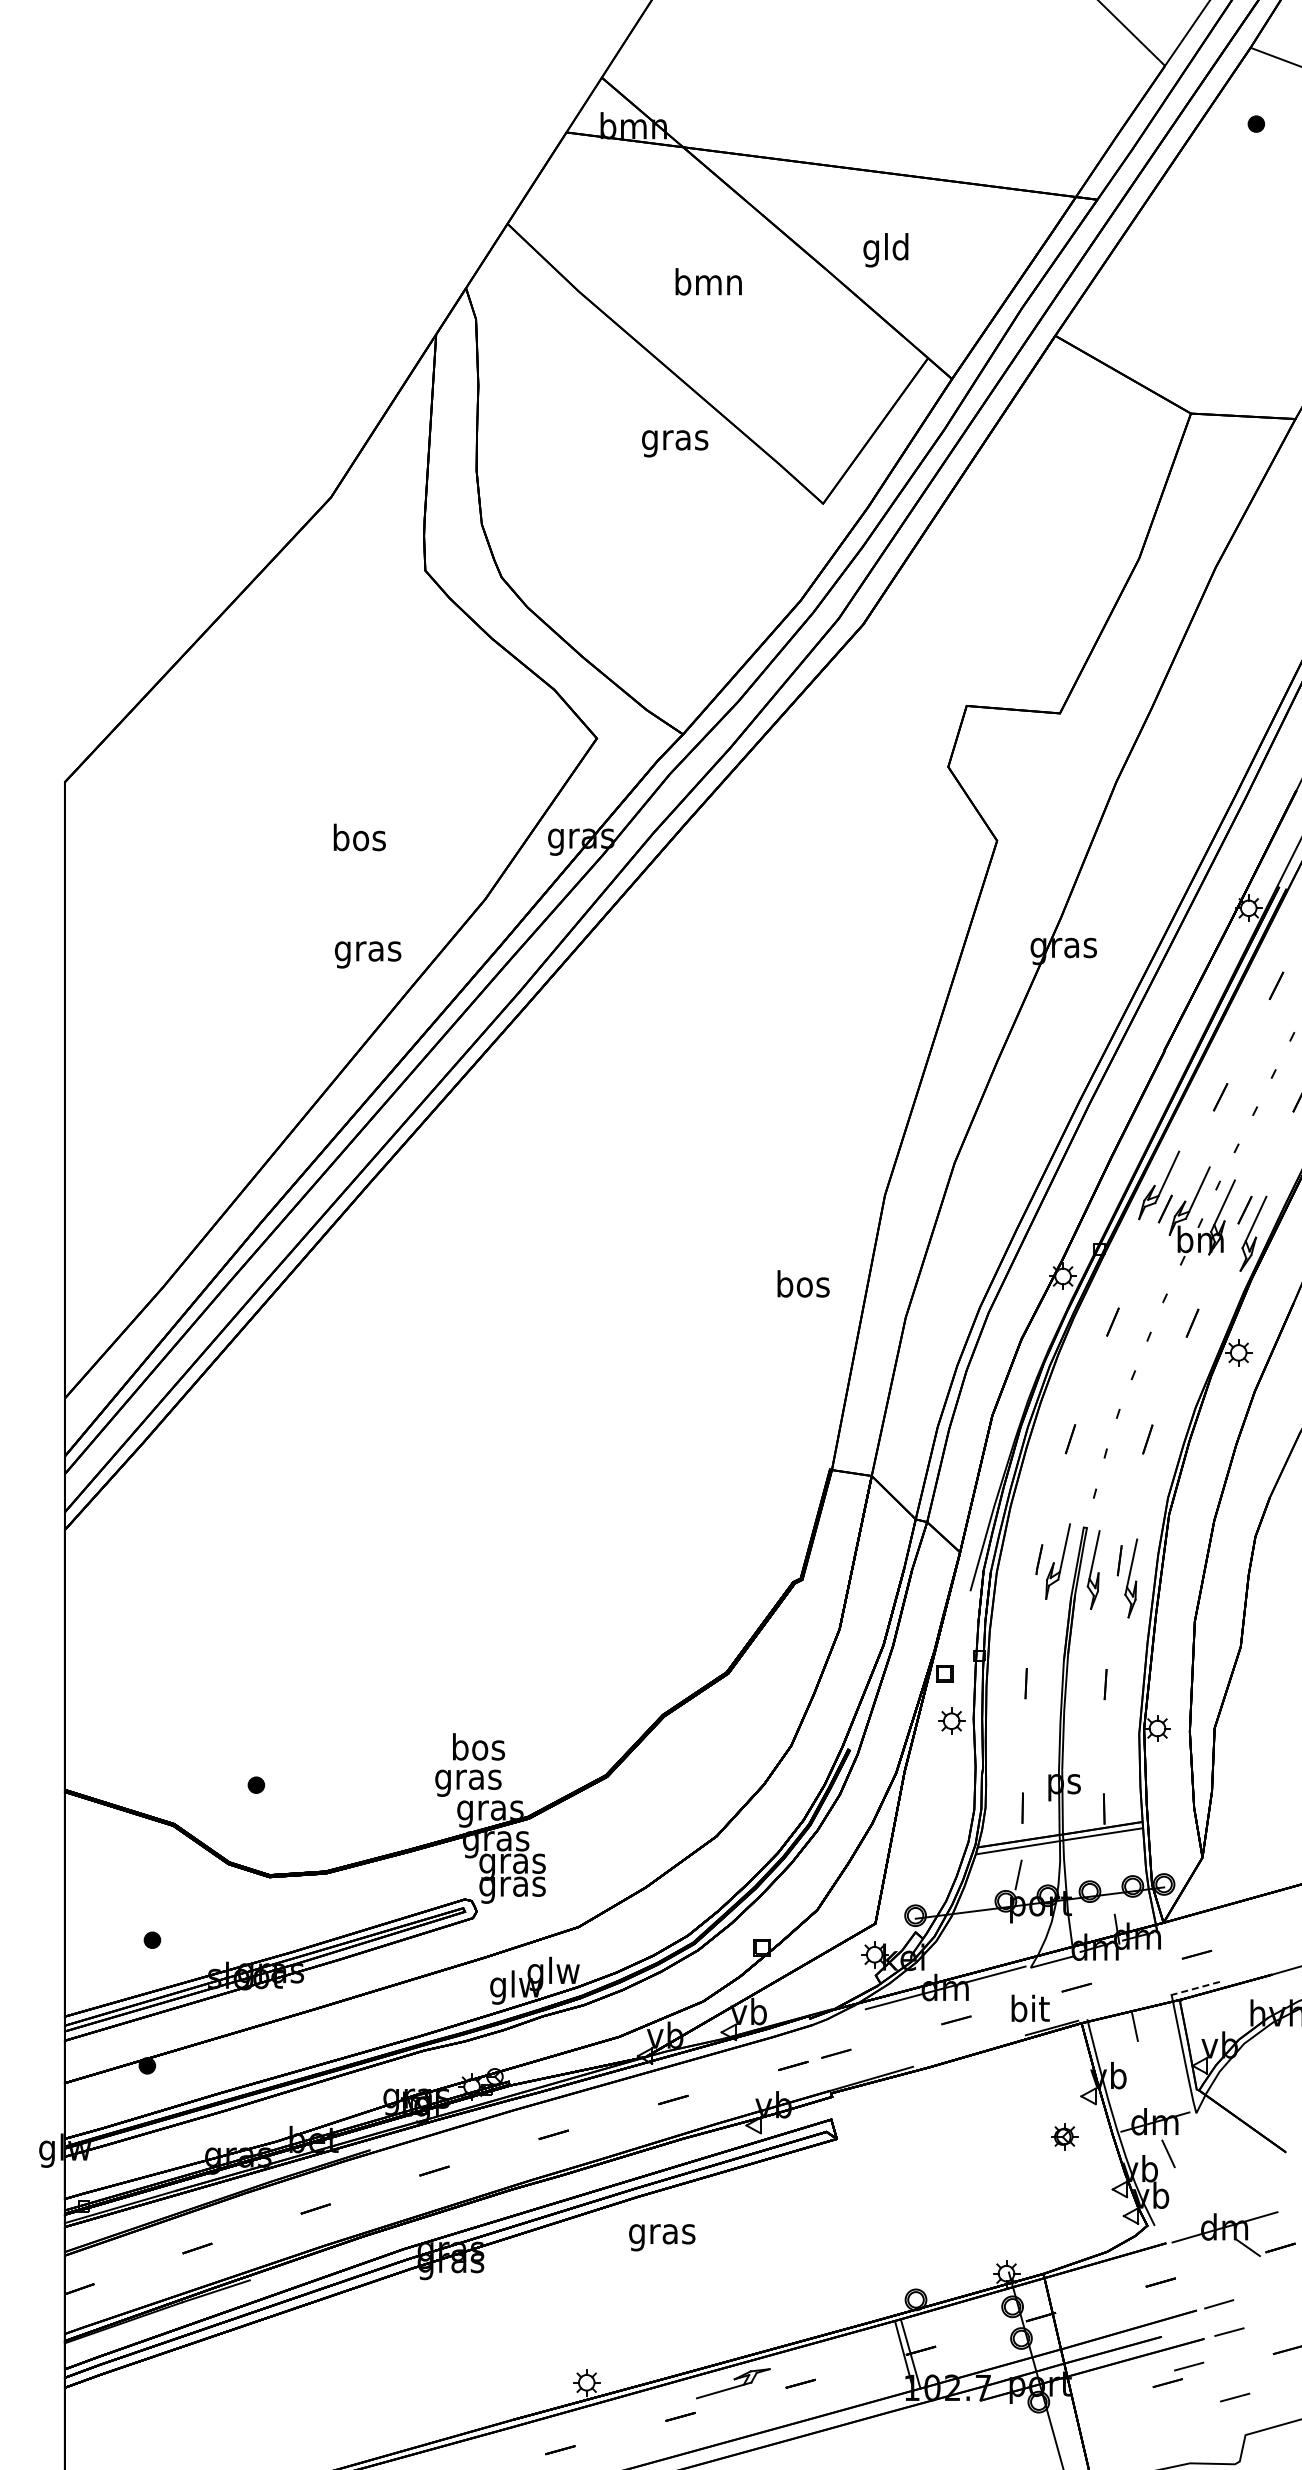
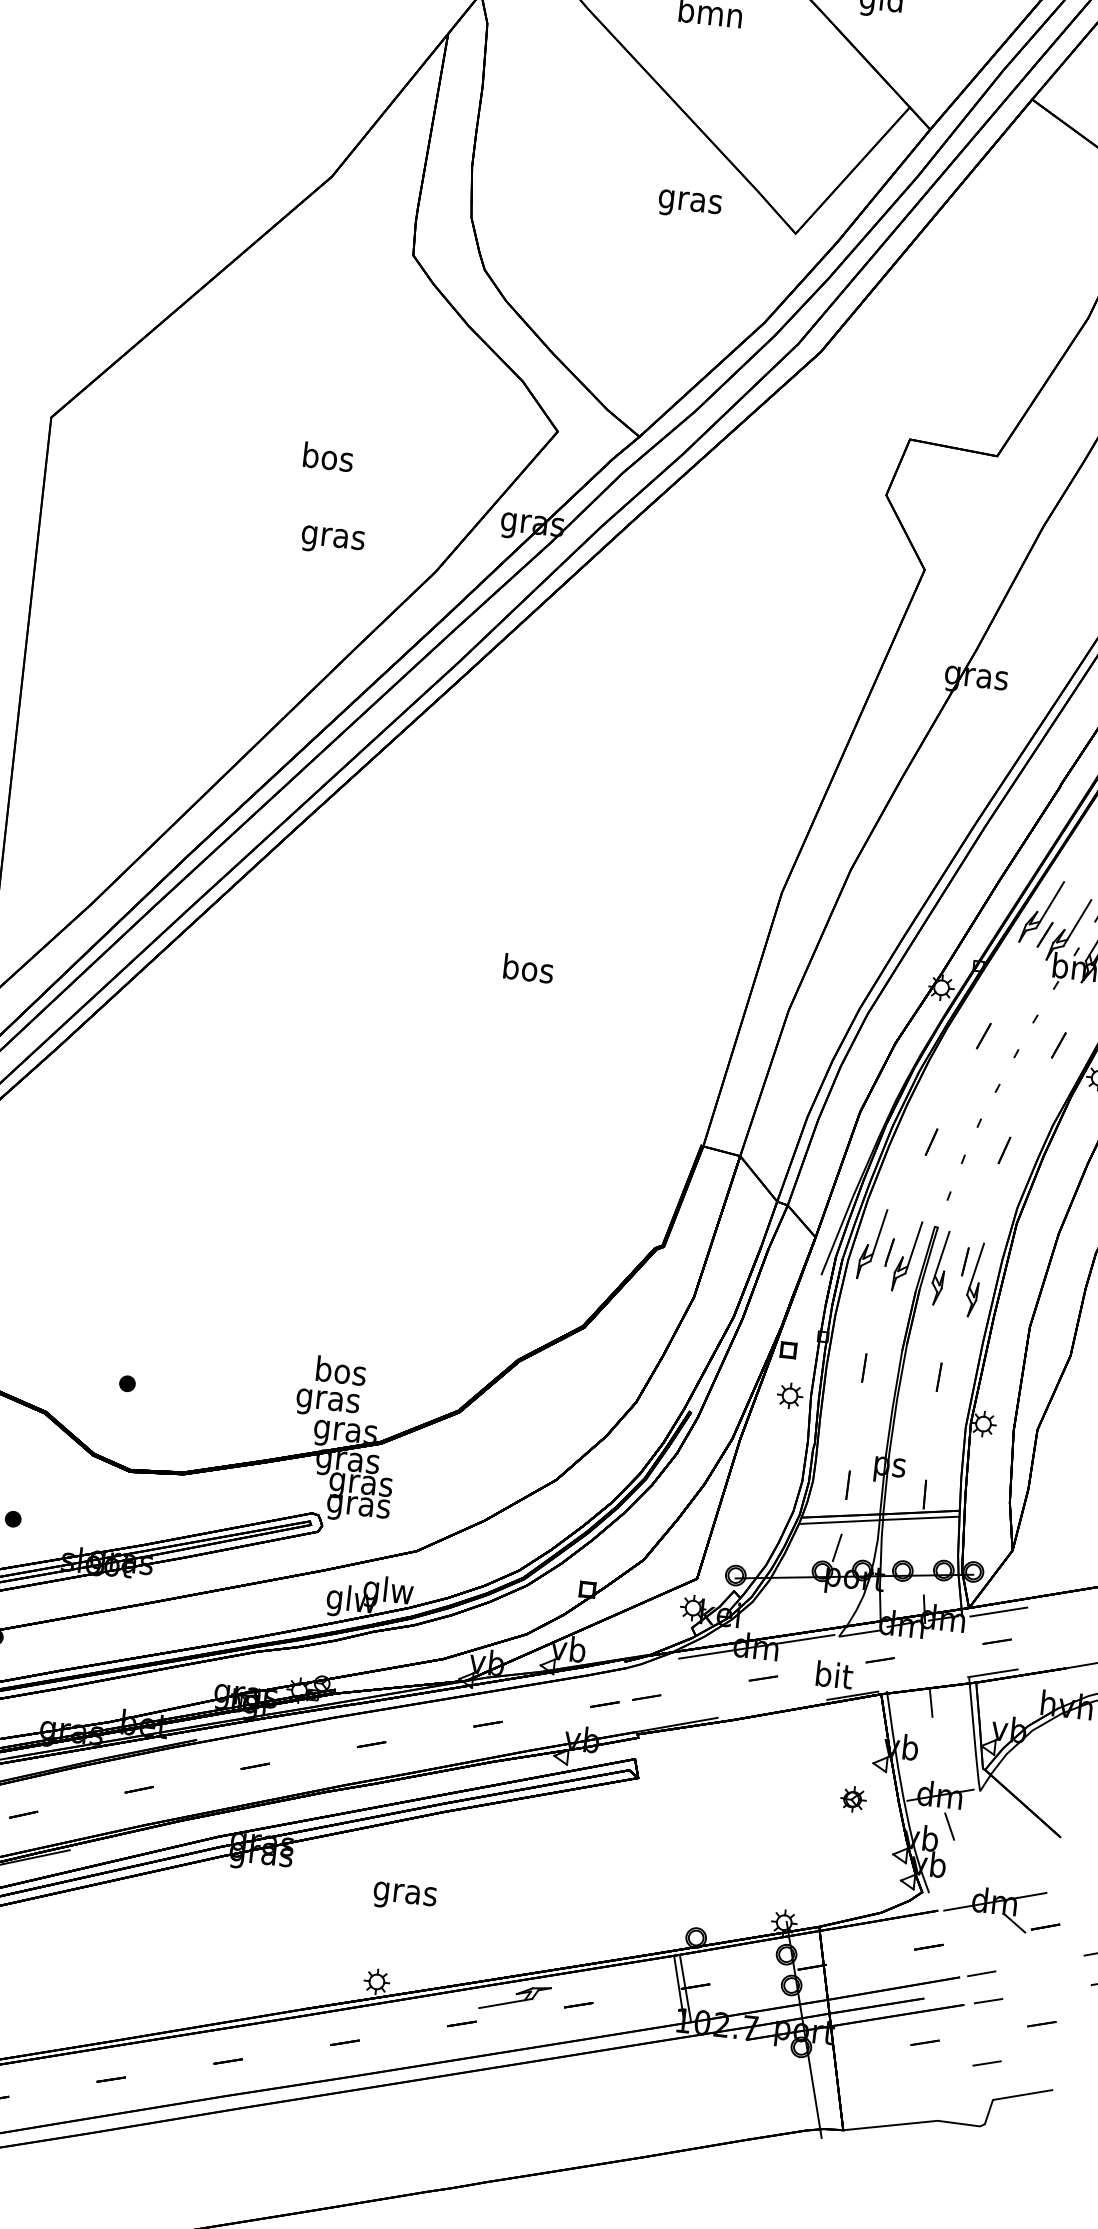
text: (675, 443) -> (690, 204), moved
text: (359, 837) -> (328, 456), moved
text: (368, 954) -> (333, 540), moved
text: (803, 1283) -> (528, 968), moved
part: (1019, 1552) -> (871, 1243), added
line: (1195, 1923) -> (999, 1612), added
line: (1196, 1988) -> (993, 1673), dashed -> solid
text: (662, 2237) -> (405, 1896), moved
line: (1189, 2366) -> (947, 2029), removed

